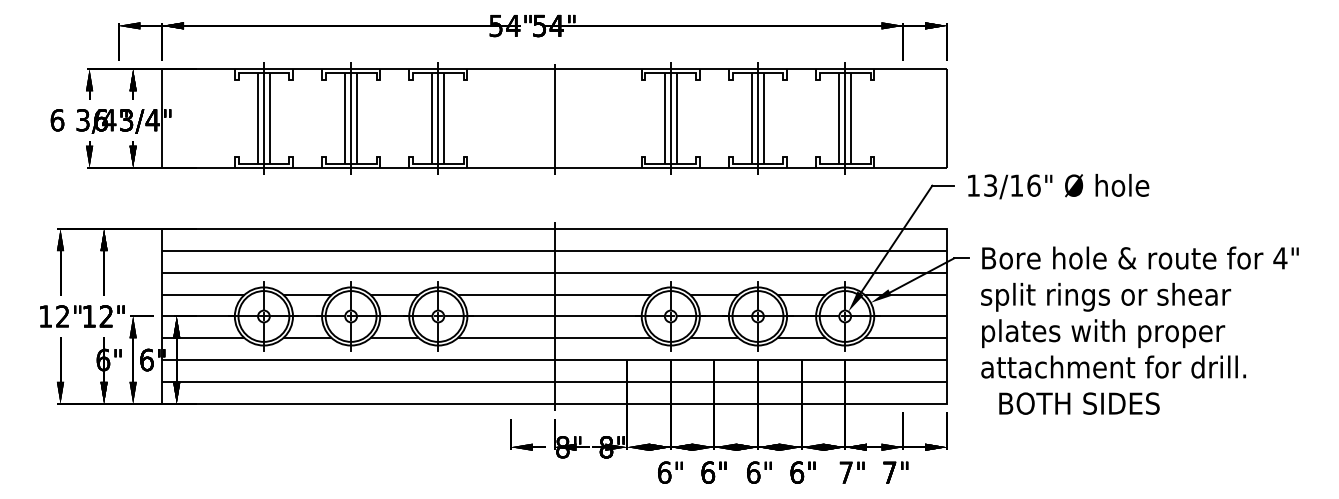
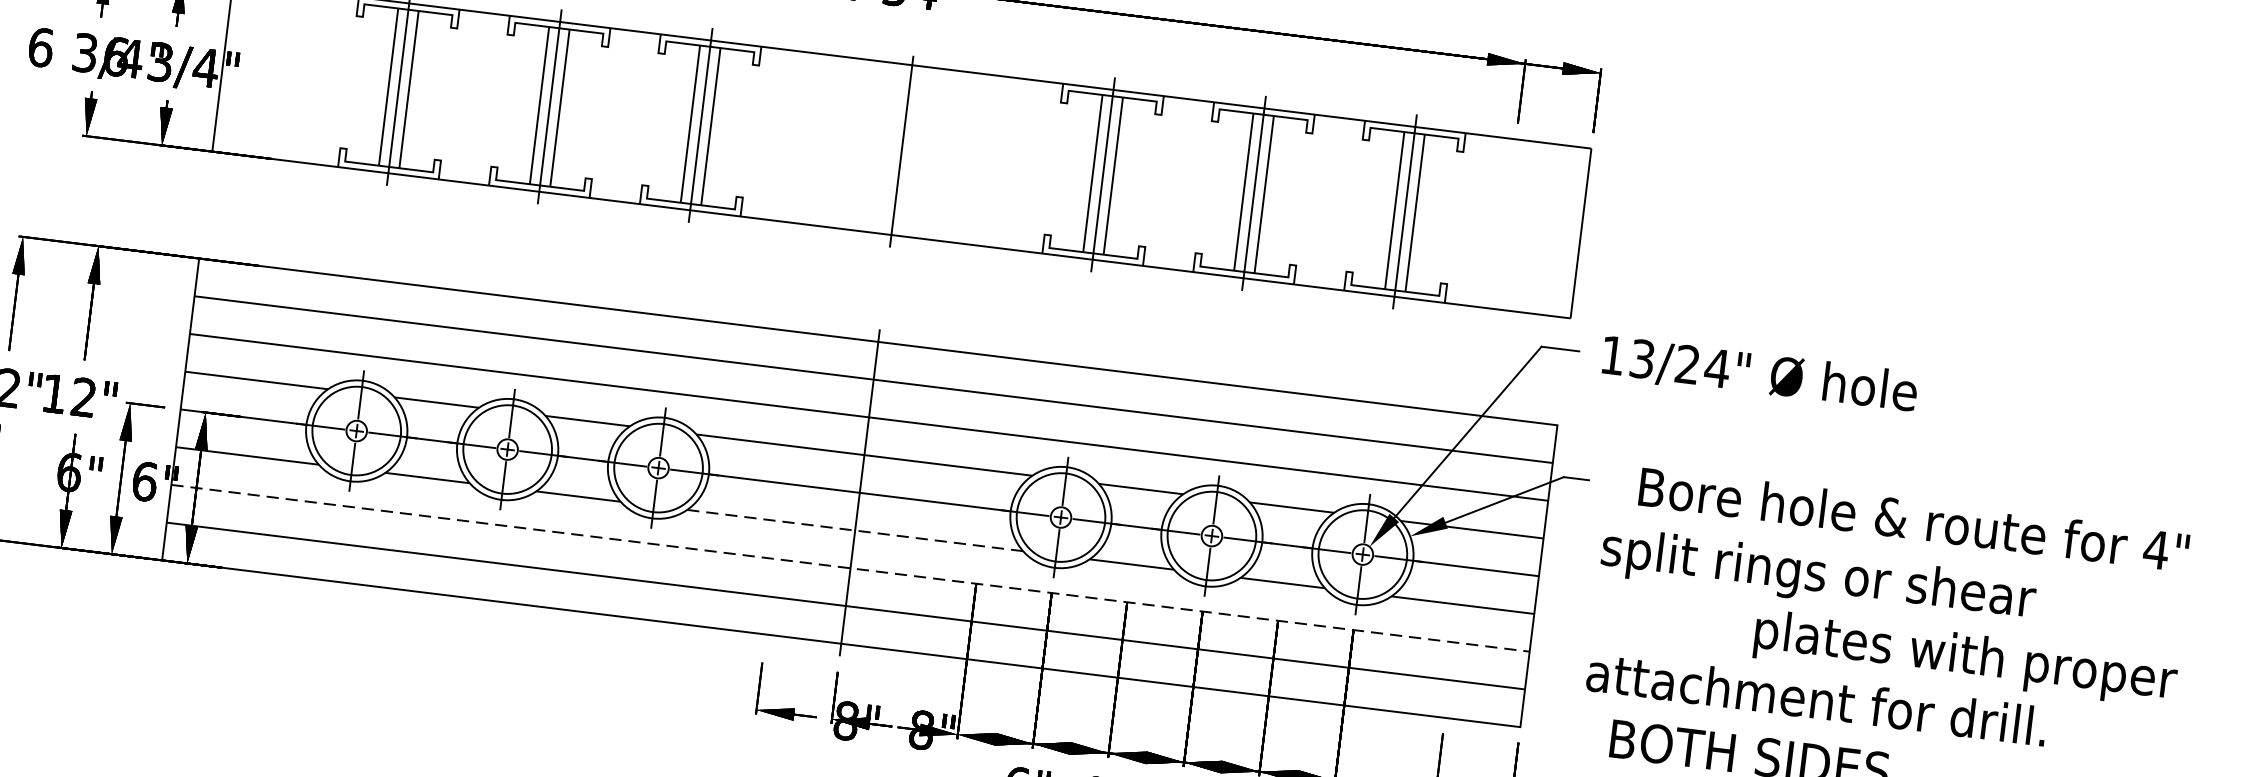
text: (1025, 185) -> (1702, 366), 13/16" -> 13/24"
text: (1140, 257) -> (1914, 518), moved
text: (1103, 333) -> (1965, 658), moved
line: (555, 338) -> (856, 531), solid -> dashed
line: (555, 360) -> (852, 569), solid -> dashed

